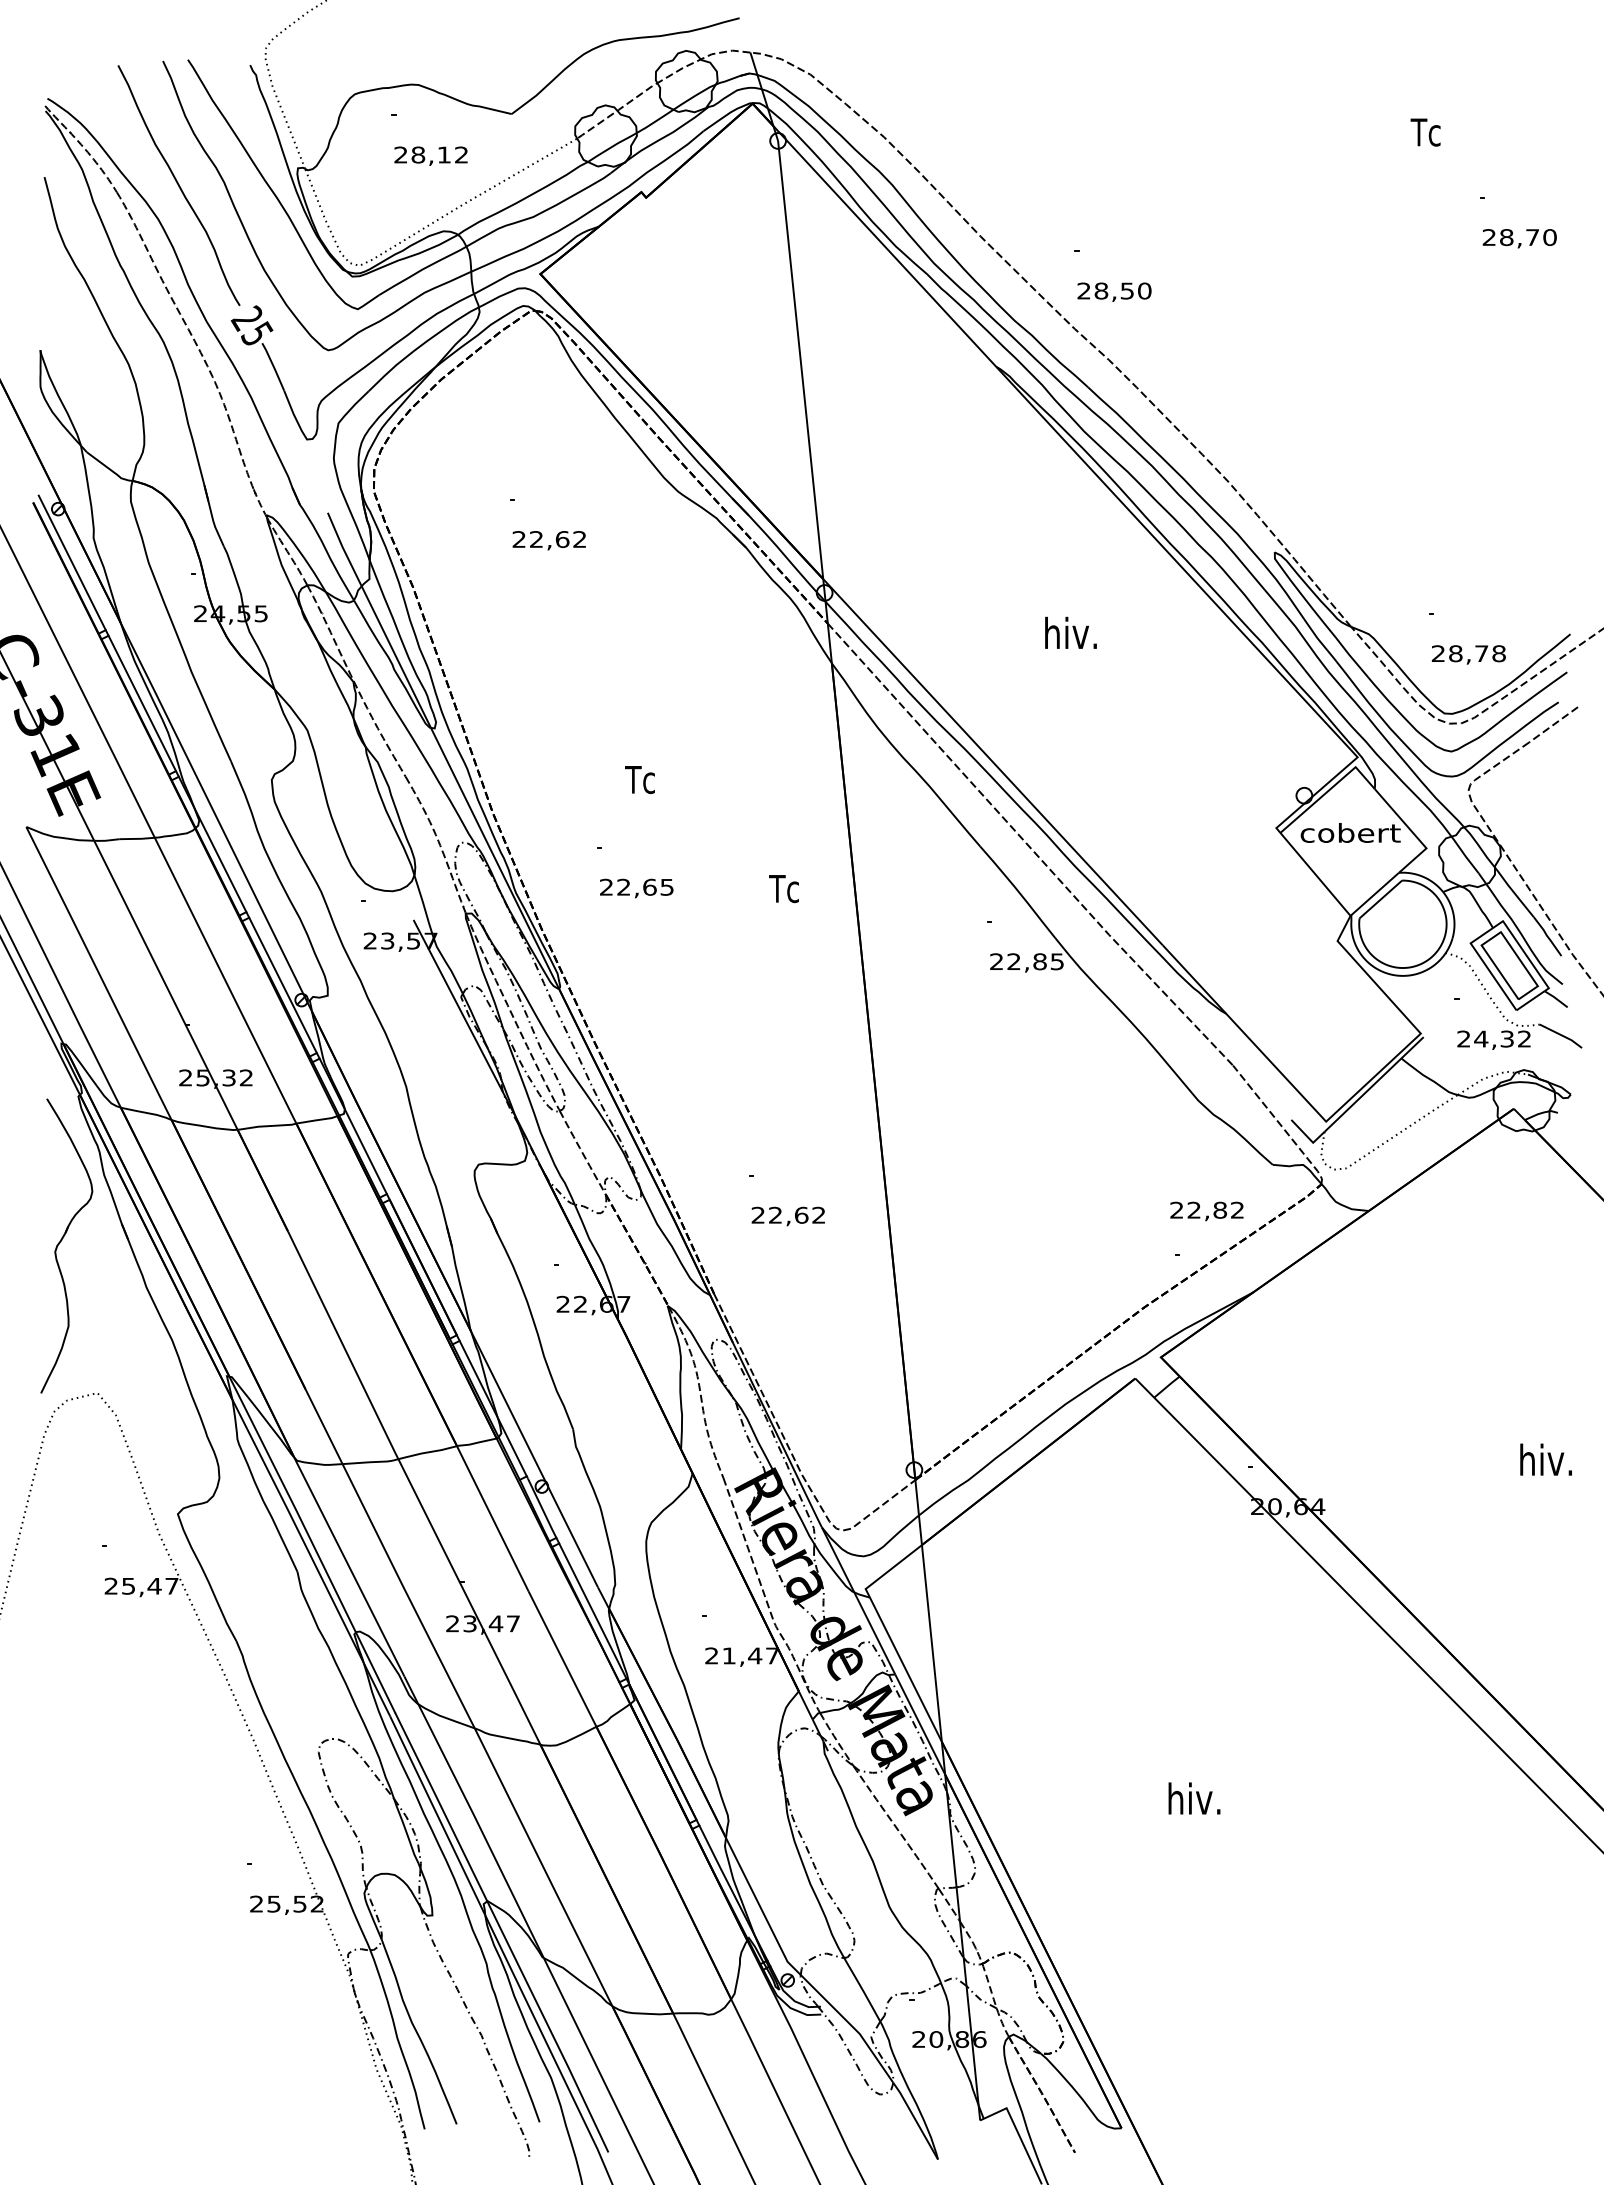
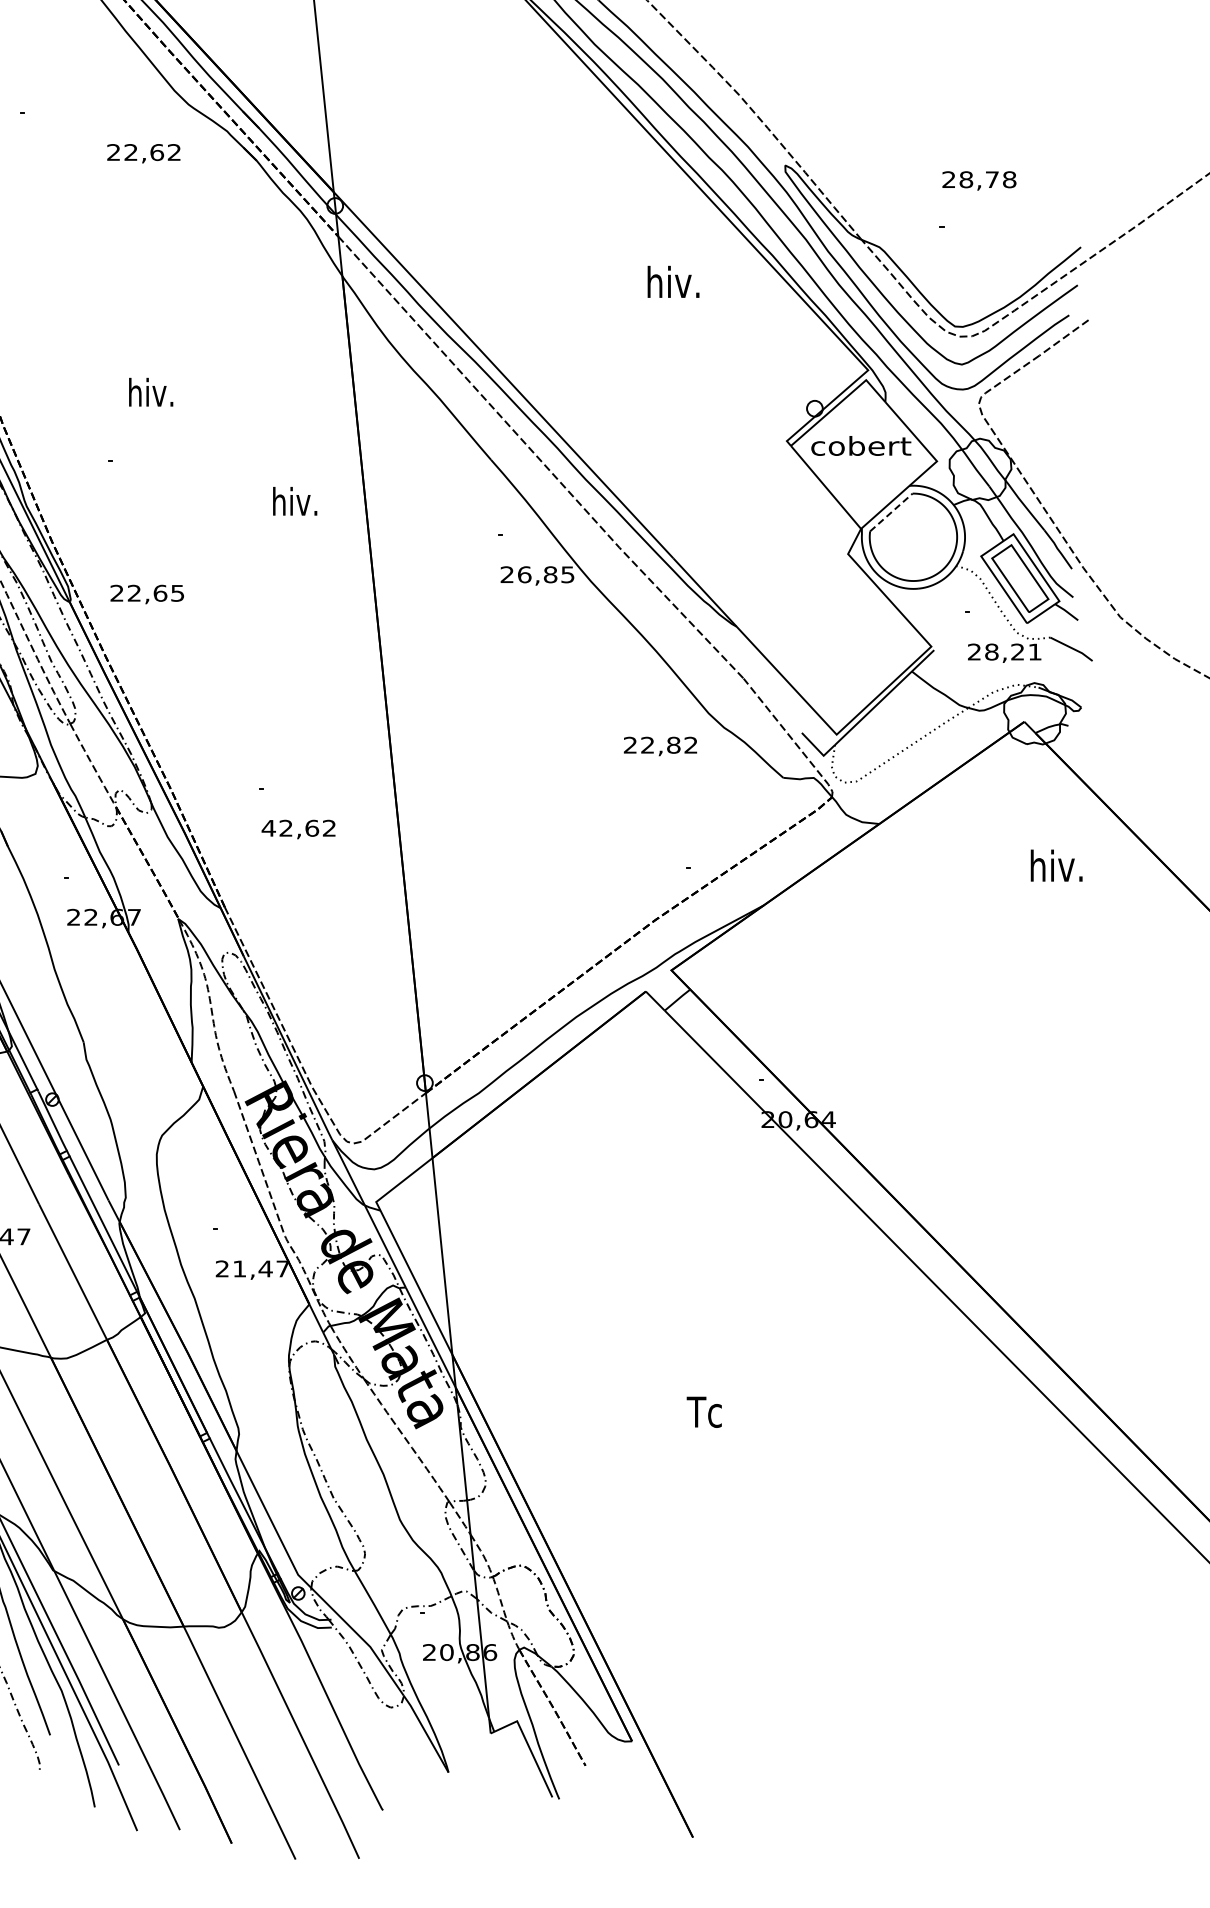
text: (548, 540) -> (143, 153), moved
text: (1070, 632) -> (673, 281), moved
text: (1468, 654) -> (979, 180), moved
text: (640, 779) -> (151, 392), Tc -> hiv.
text: (636, 888) -> (147, 594), moved
text: (784, 888) -> (295, 501), Tc -> hiv.
line: (1381, 899) -> (892, 512), solid -> dashed
text: (1013, 961) -> (524, 574), 22,85 -> 26,85
text: (1502, 1038) -> (1013, 651), 24,32 -> 28,21
text: (1206, 1211) -> (660, 746), moved
text: (758, 1214) -> (269, 827), 22,62 -> 42,62
text: (1545, 1459) -> (1056, 865), moved
text: (1194, 1798) -> (705, 1411), hiv. -> Tc

